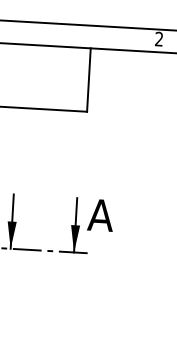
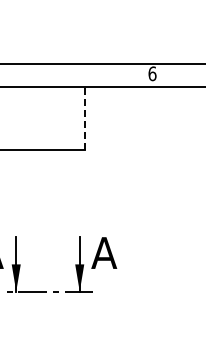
text: (159, 38) -> (152, 73), 2 -> 6
line: (88, 79) -> (84, 118), solid -> dashed

